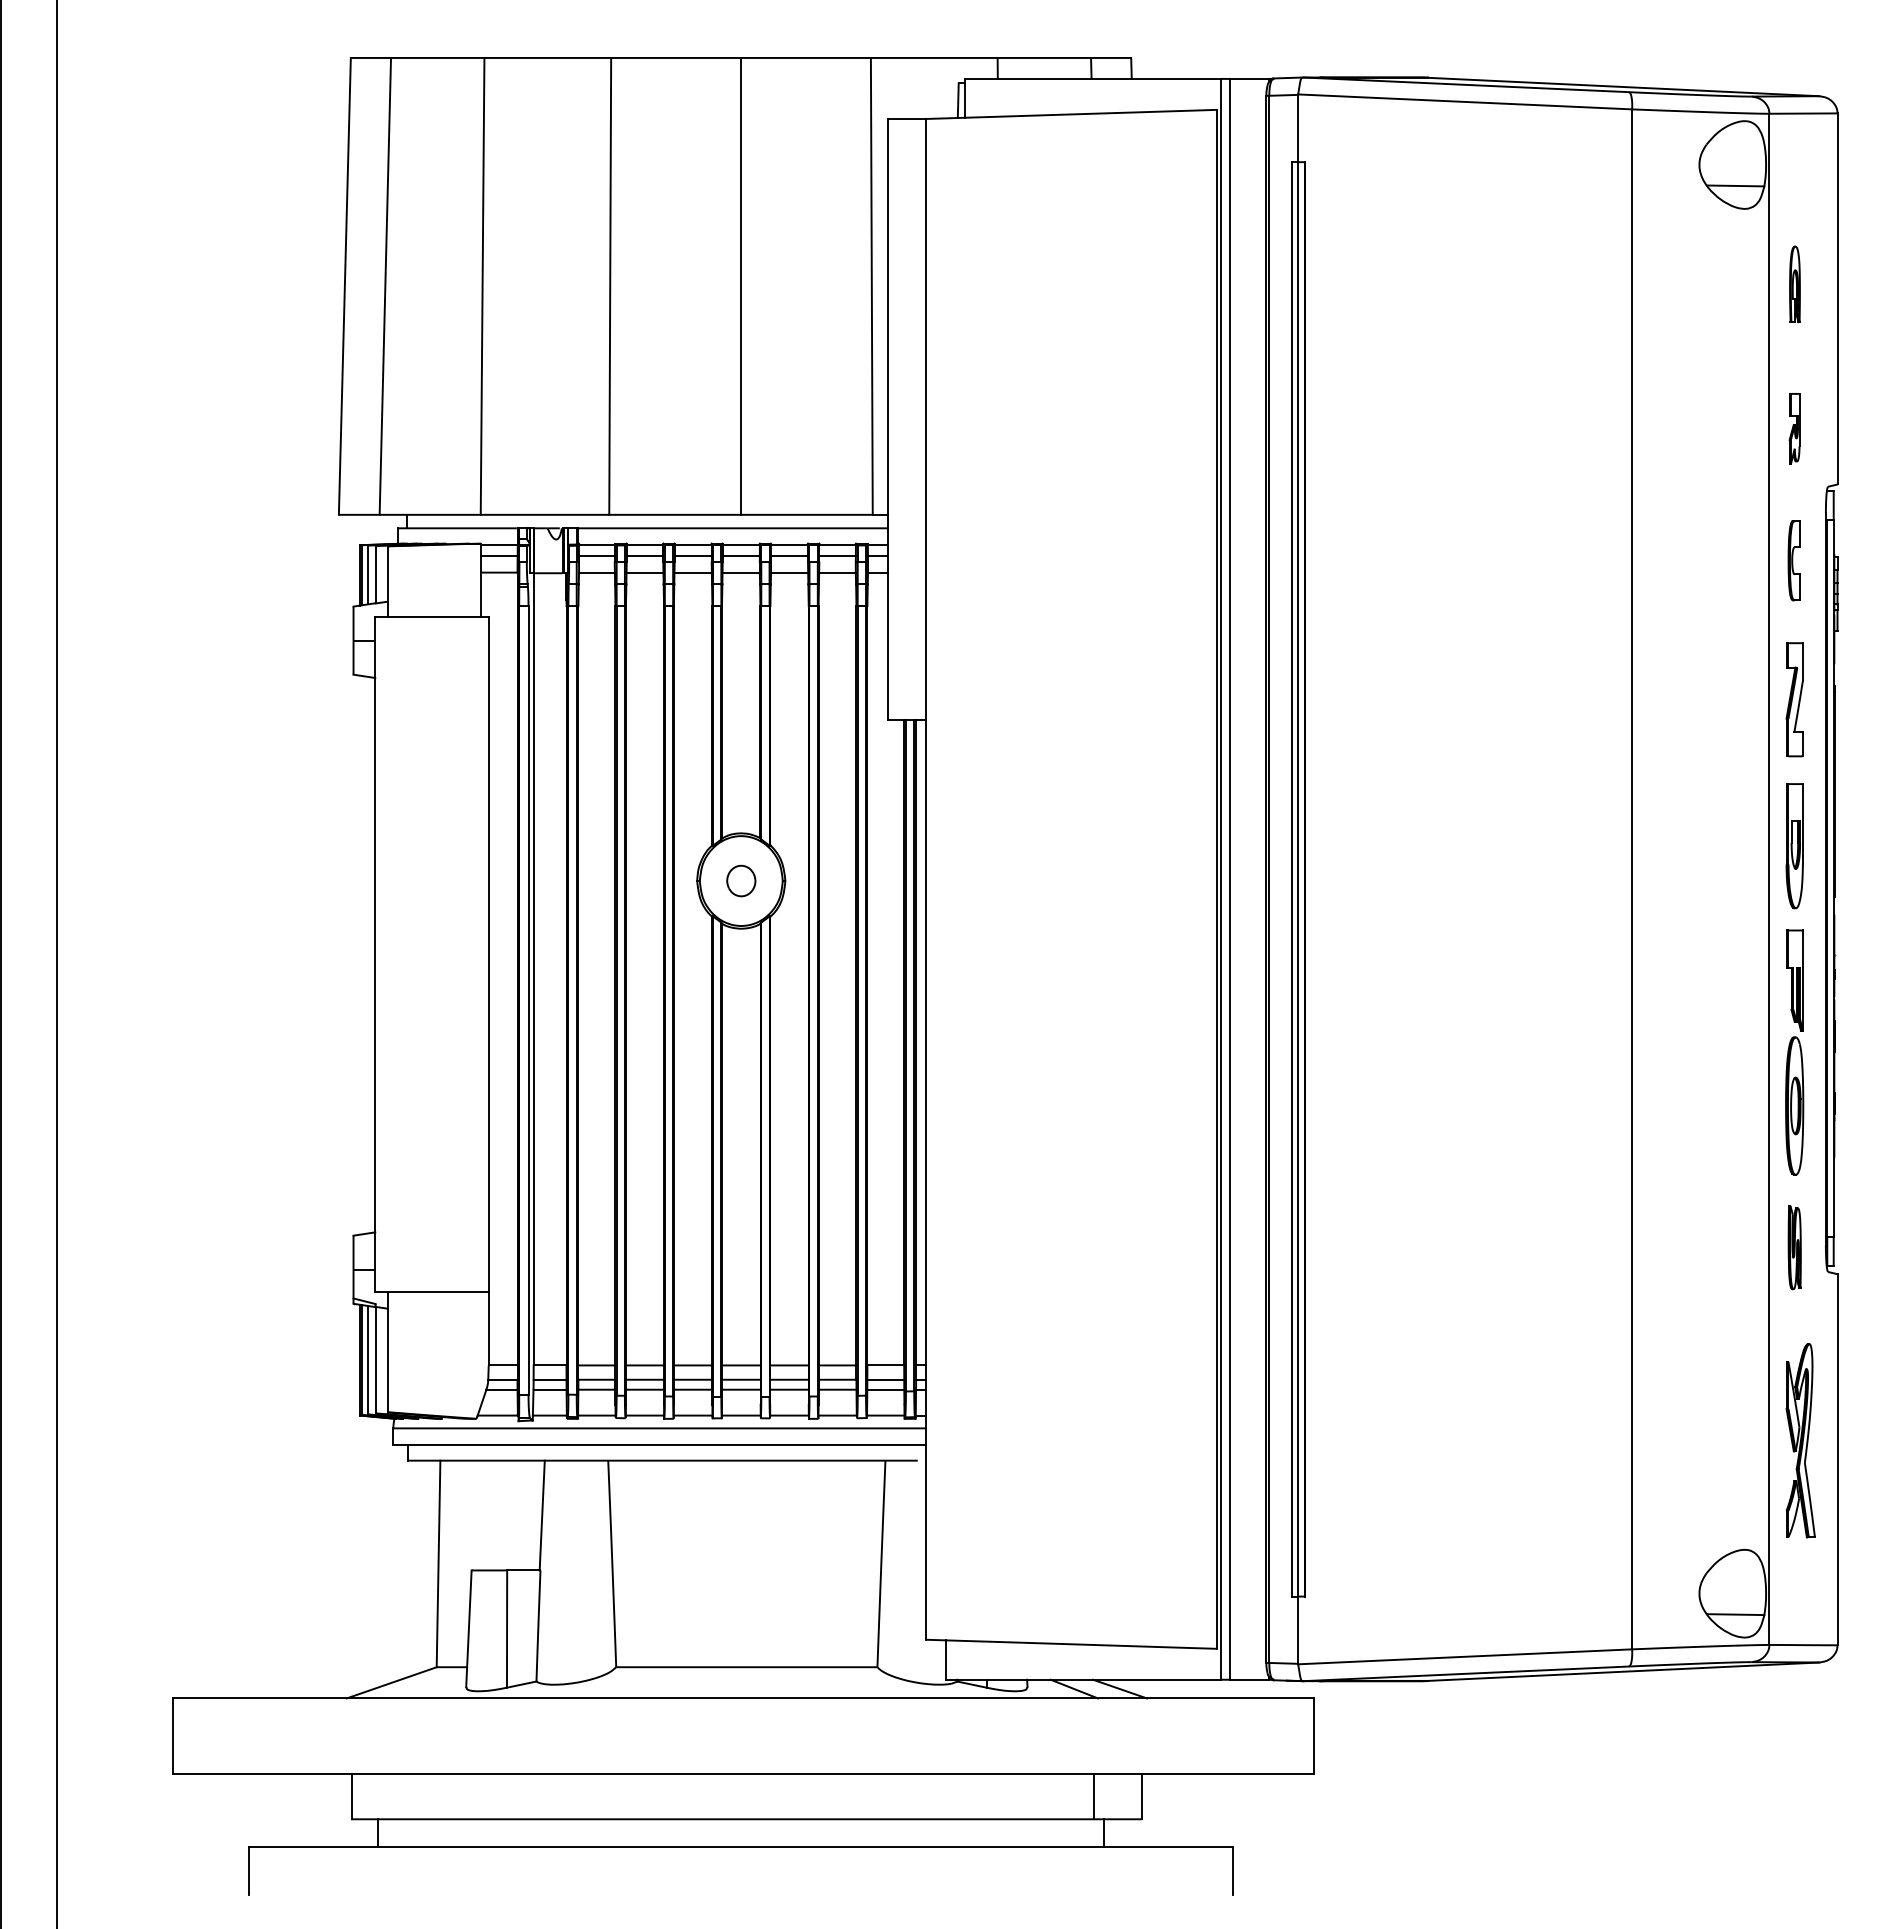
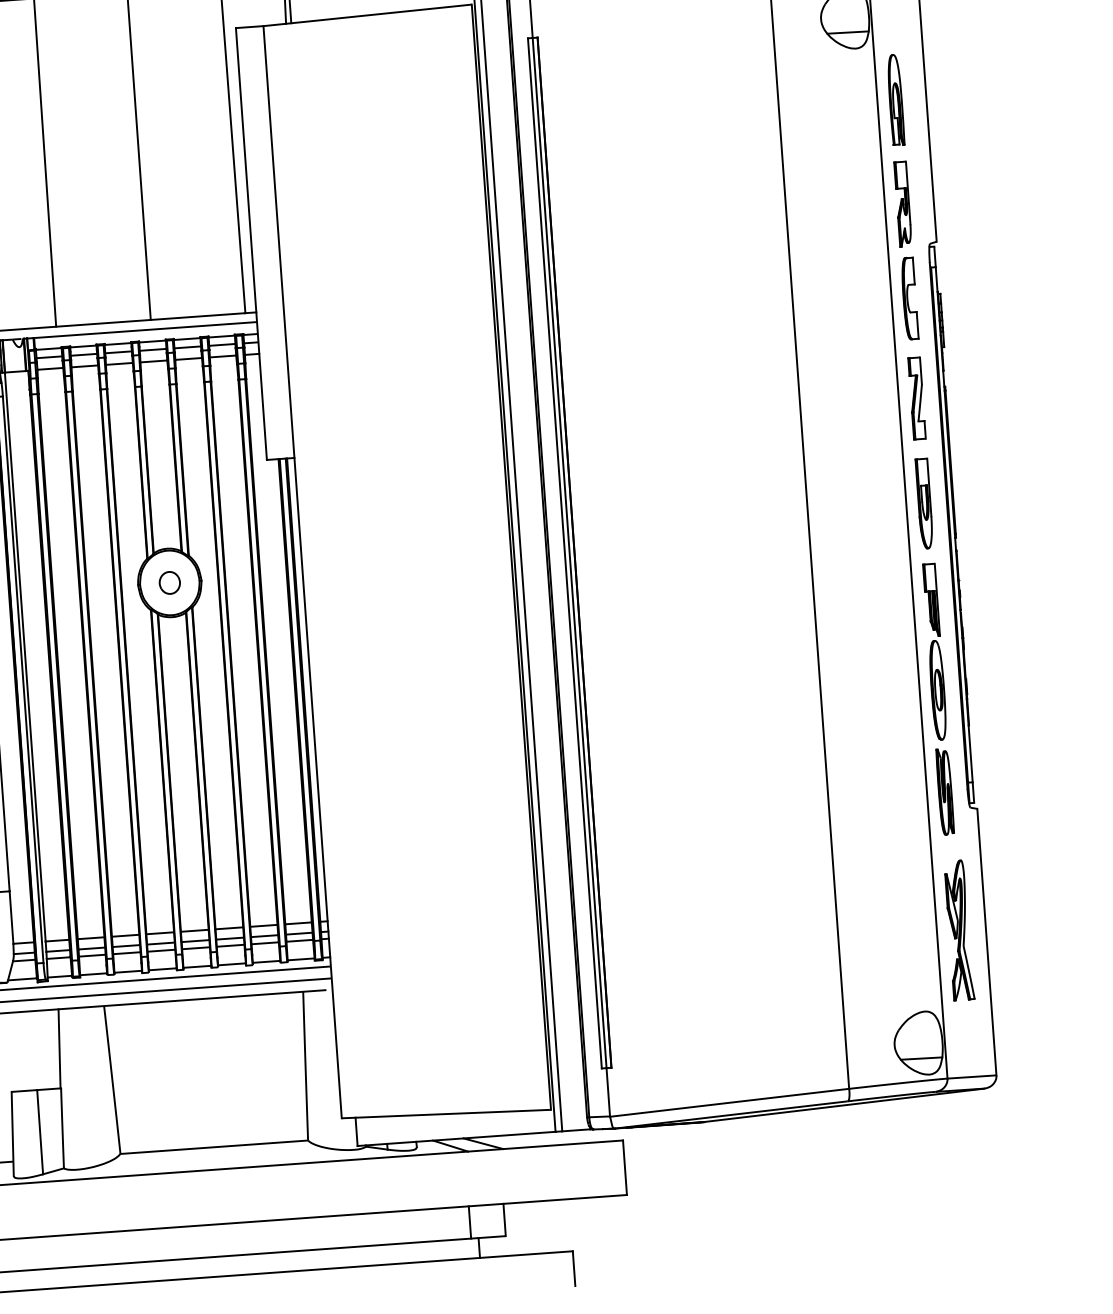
part: (1794, 284) -> (895, 100), size x1.67
part: (1794, 428) -> (902, 203), size x1.67
part: (1794, 560) -> (909, 298), size x1.43
part: (1794, 1247) -> (945, 791), size x1.43

